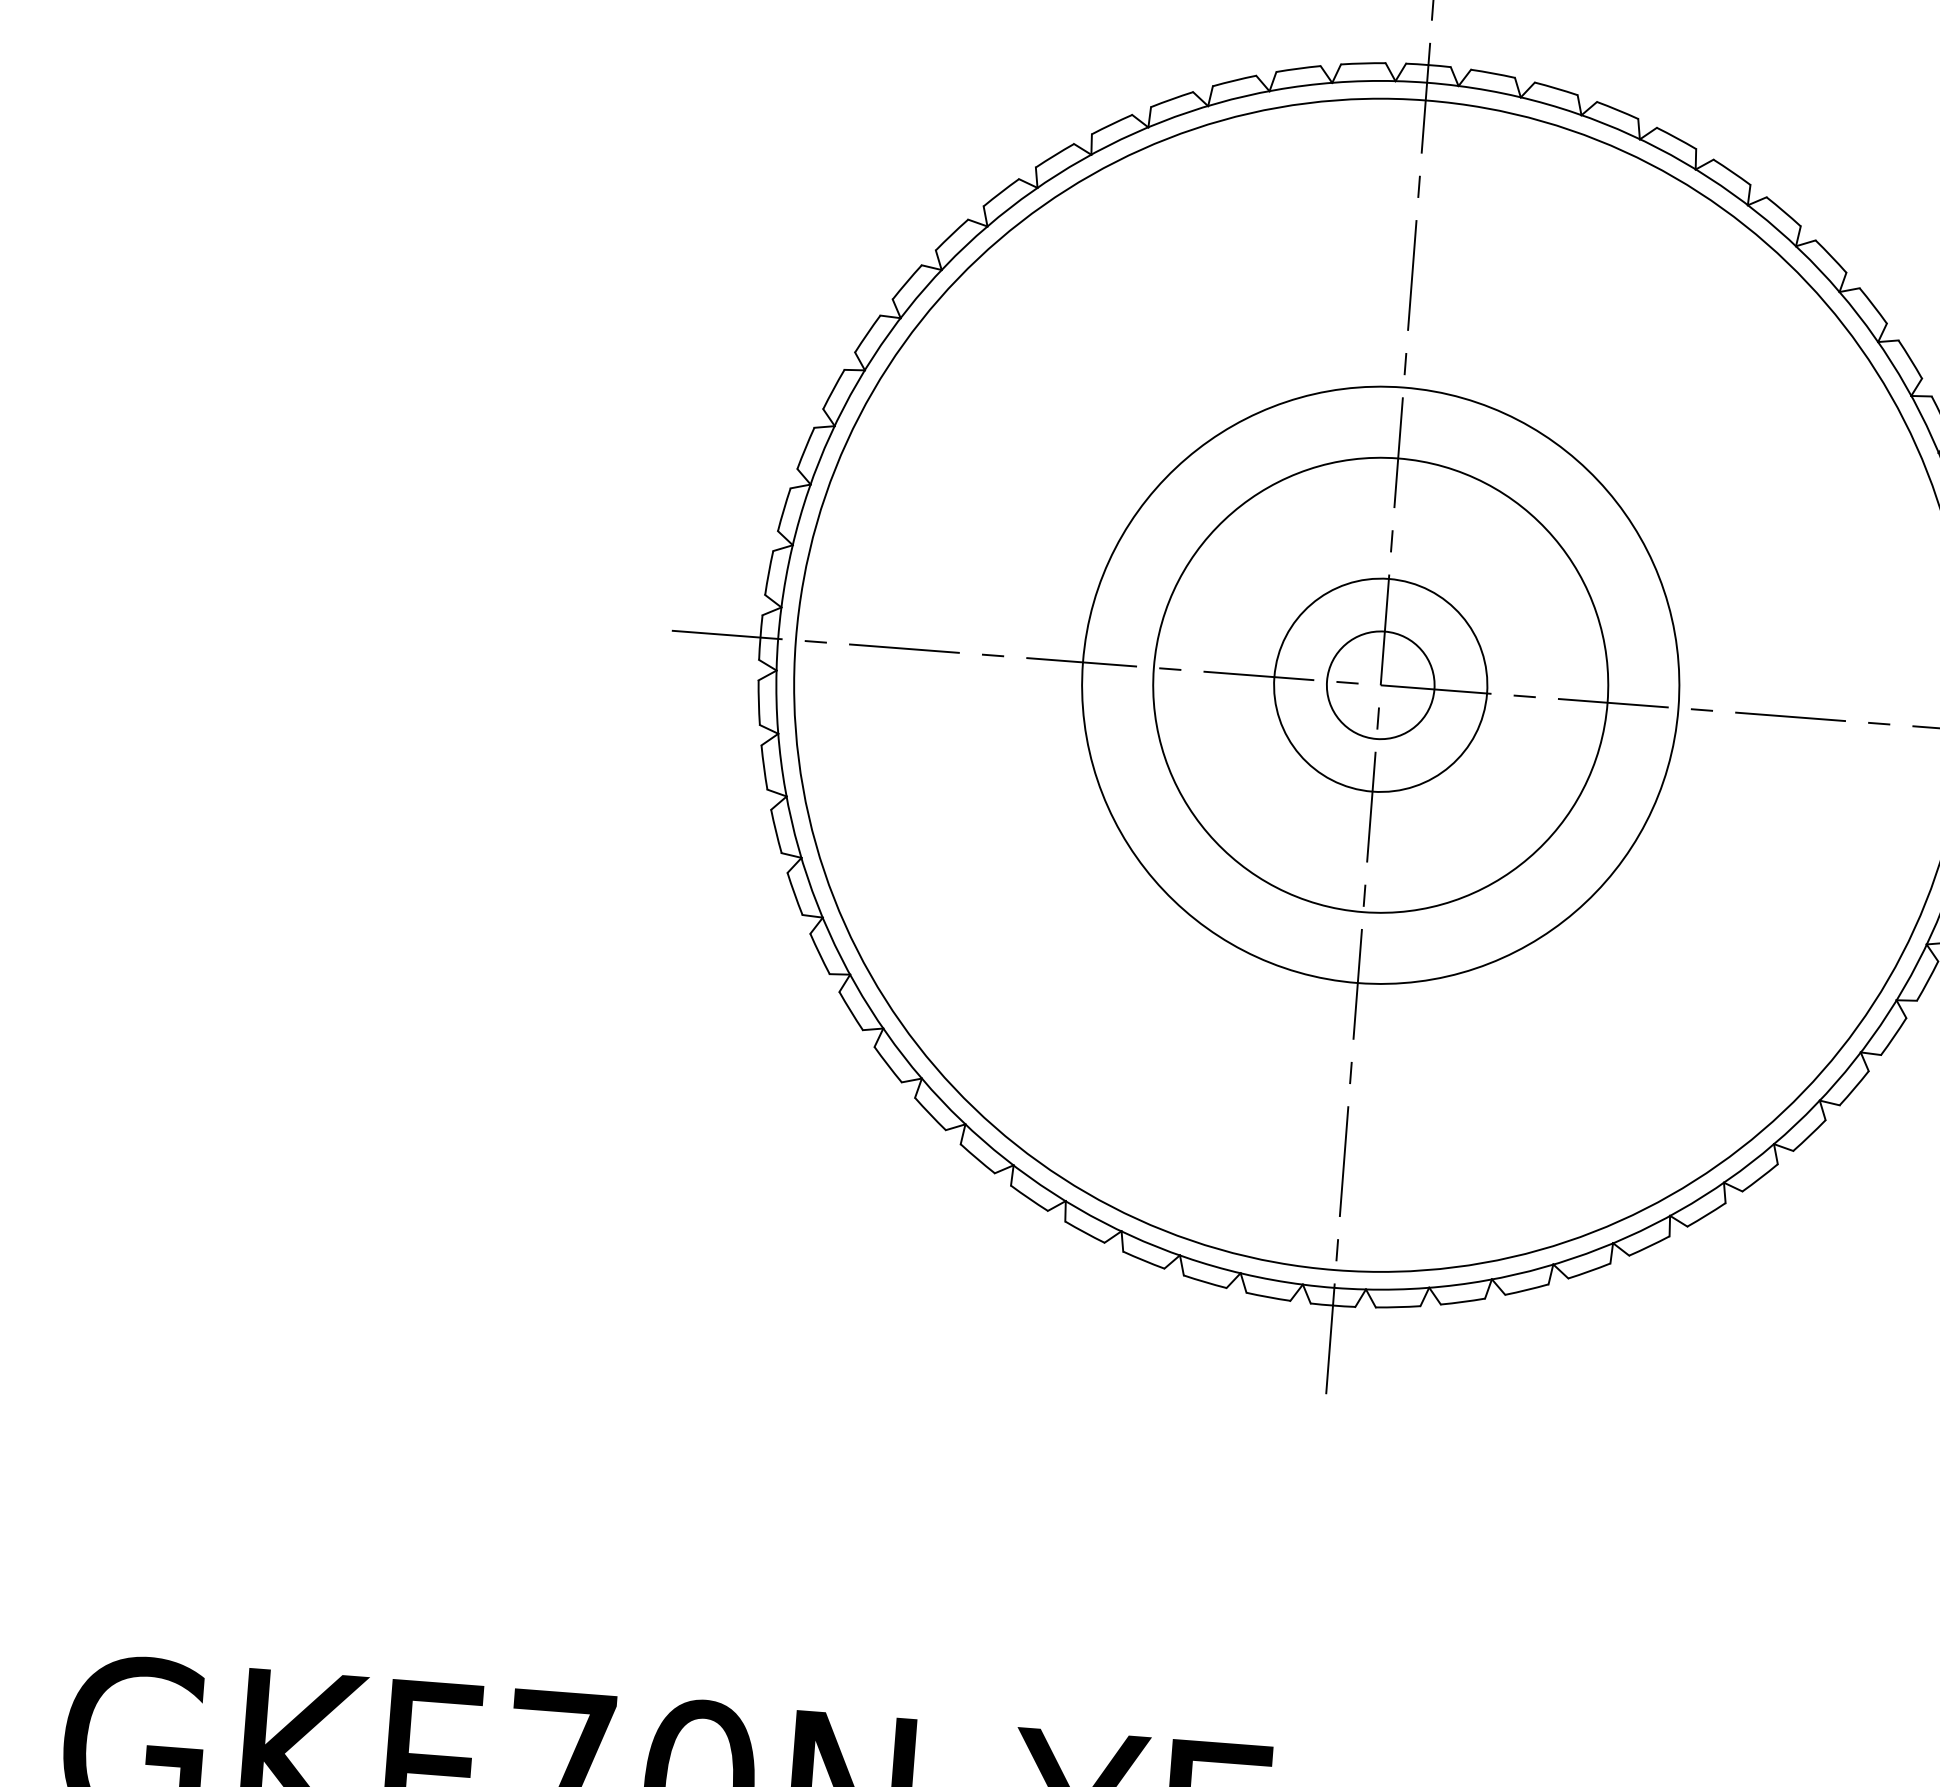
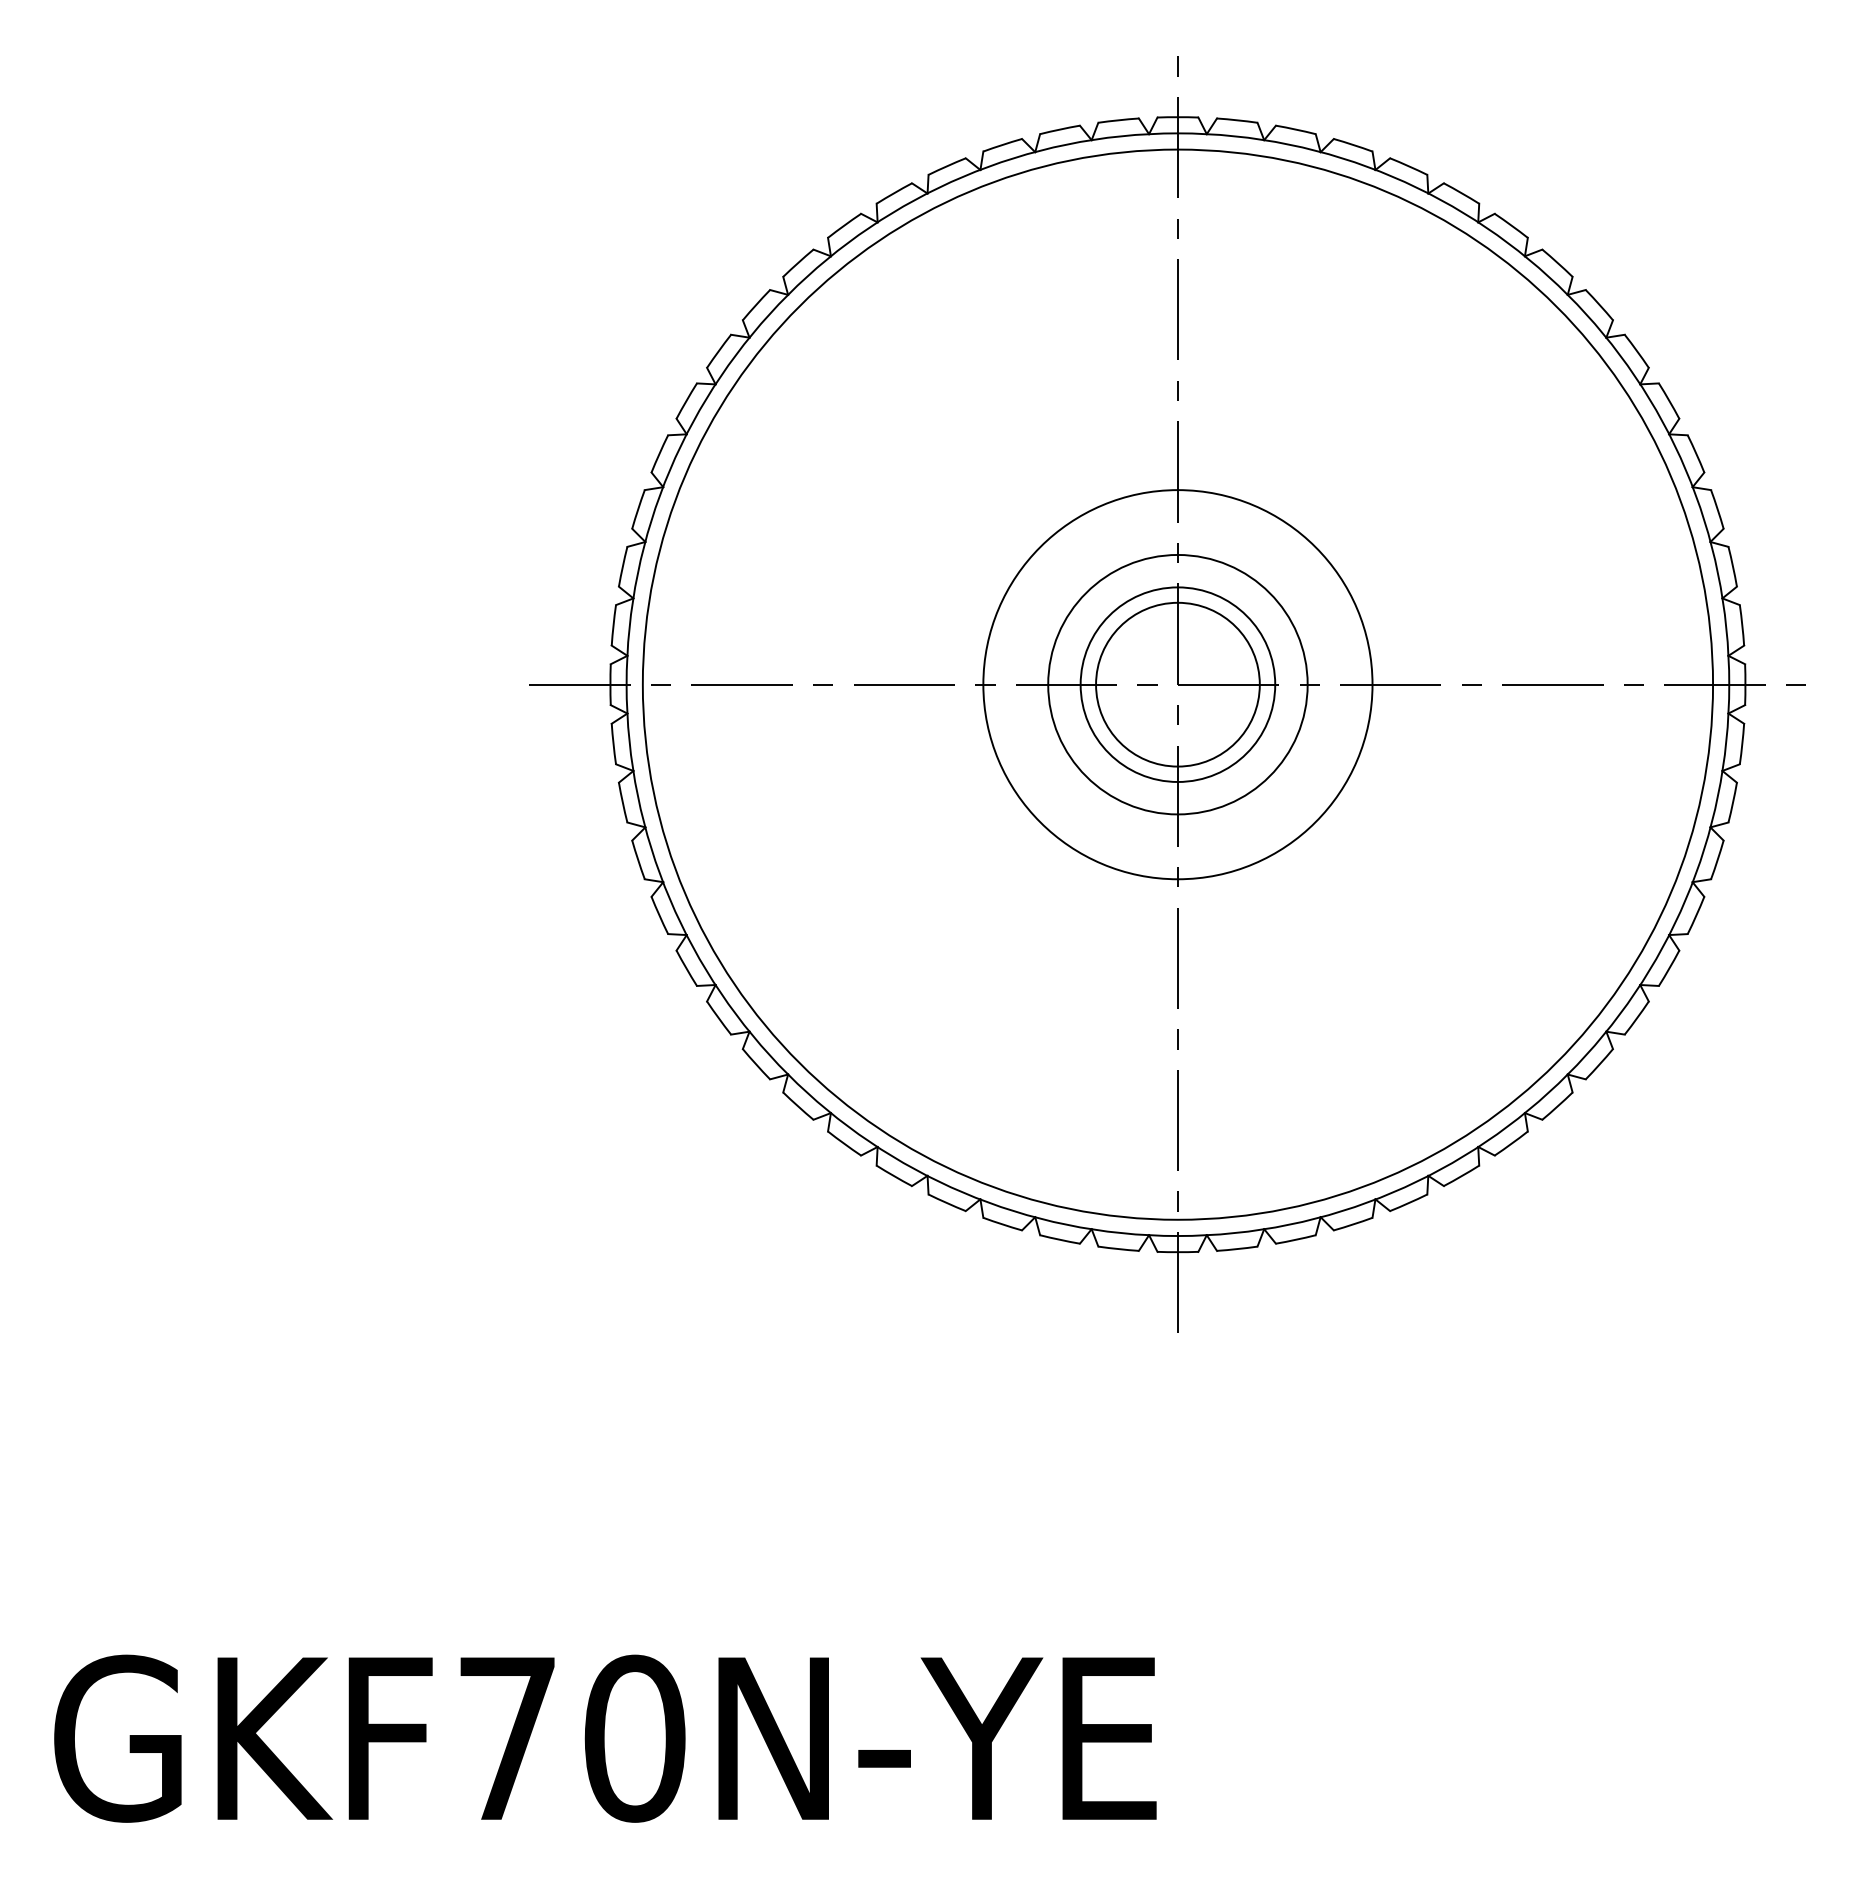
circle: (1380, 685) -> (1177, 684), size x0.62
circle: (1380, 685) -> (1177, 684), size x0.71
circle: (1380, 685) -> (1177, 684), size x1.67

